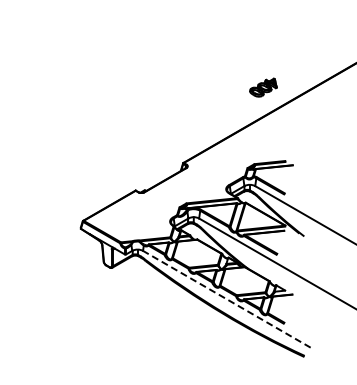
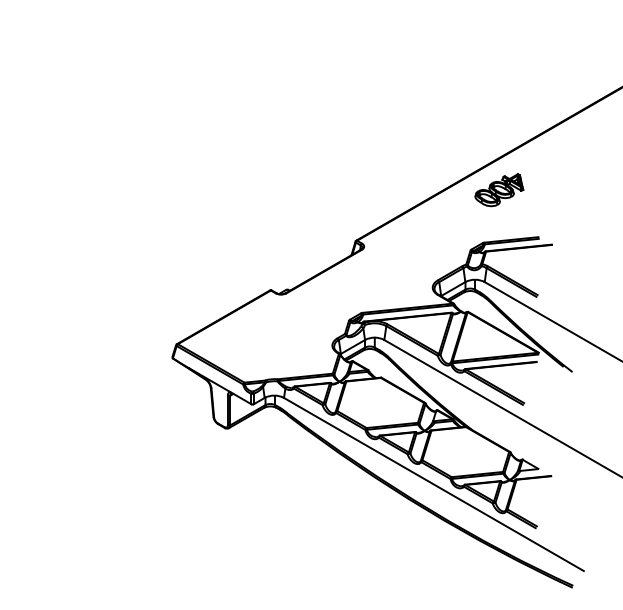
part: (263, 87) -> (499, 189), moved
line: (226, 299) -> (433, 484), dashed -> solid

